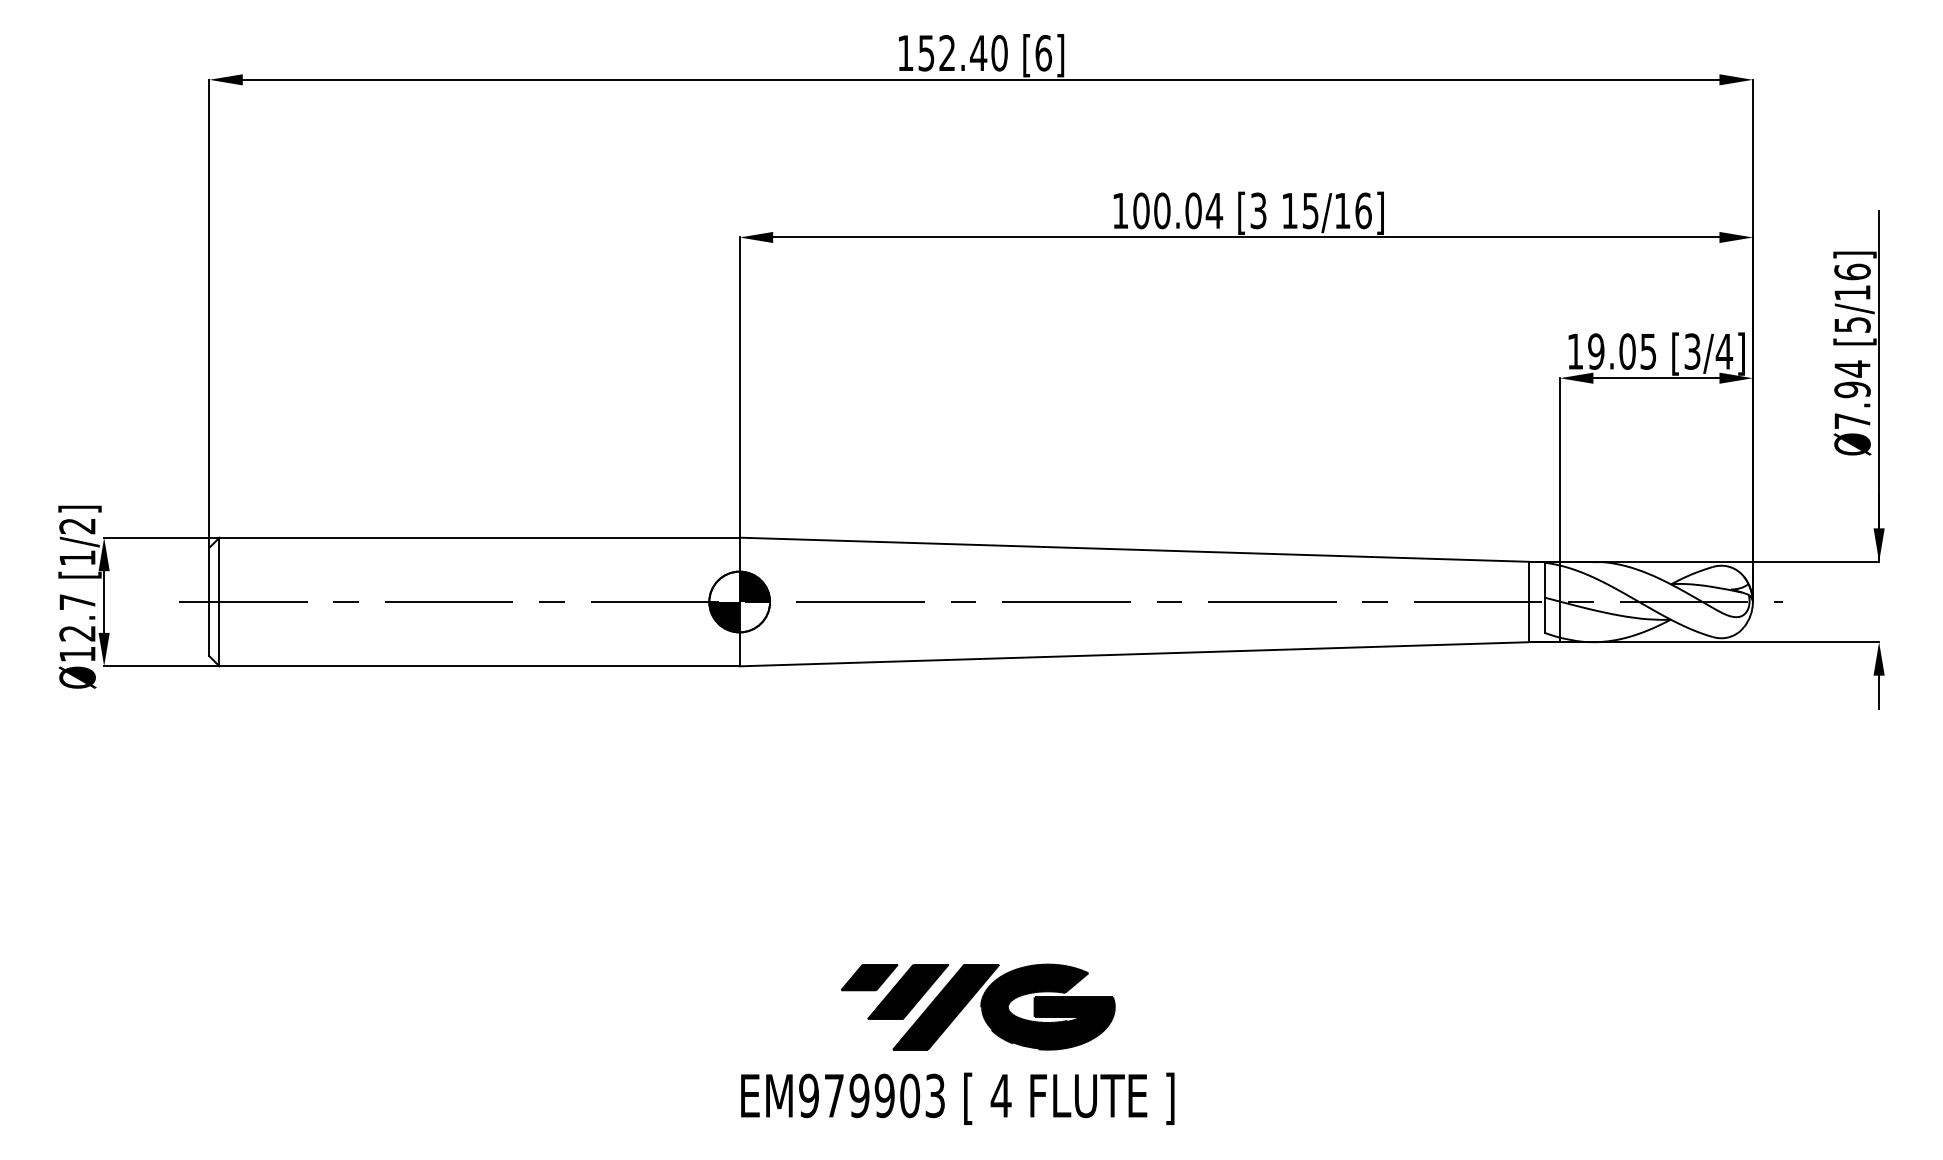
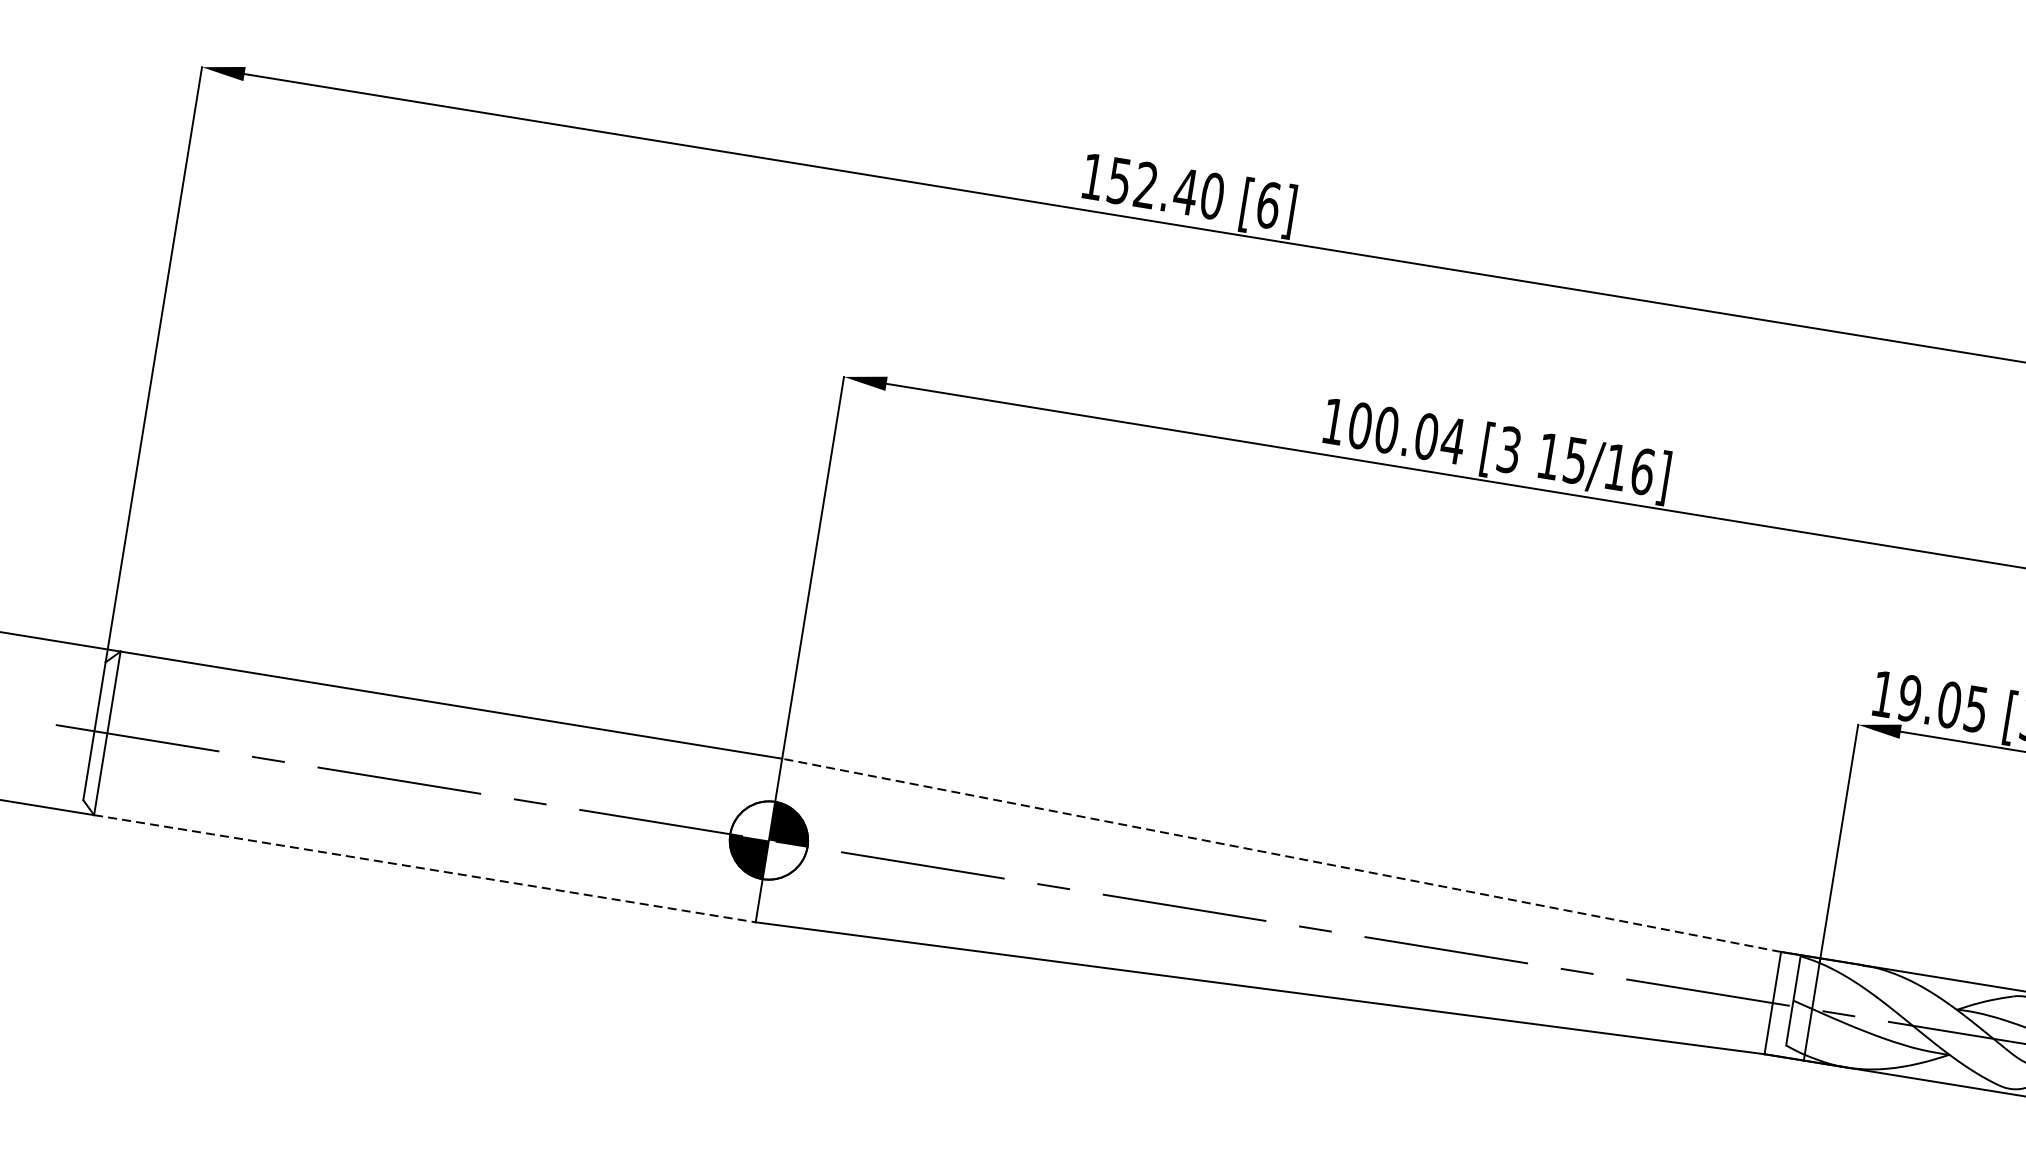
line: (1134, 549) -> (1281, 855), solid -> dashed
line: (480, 666) -> (426, 869), solid -> dashed

